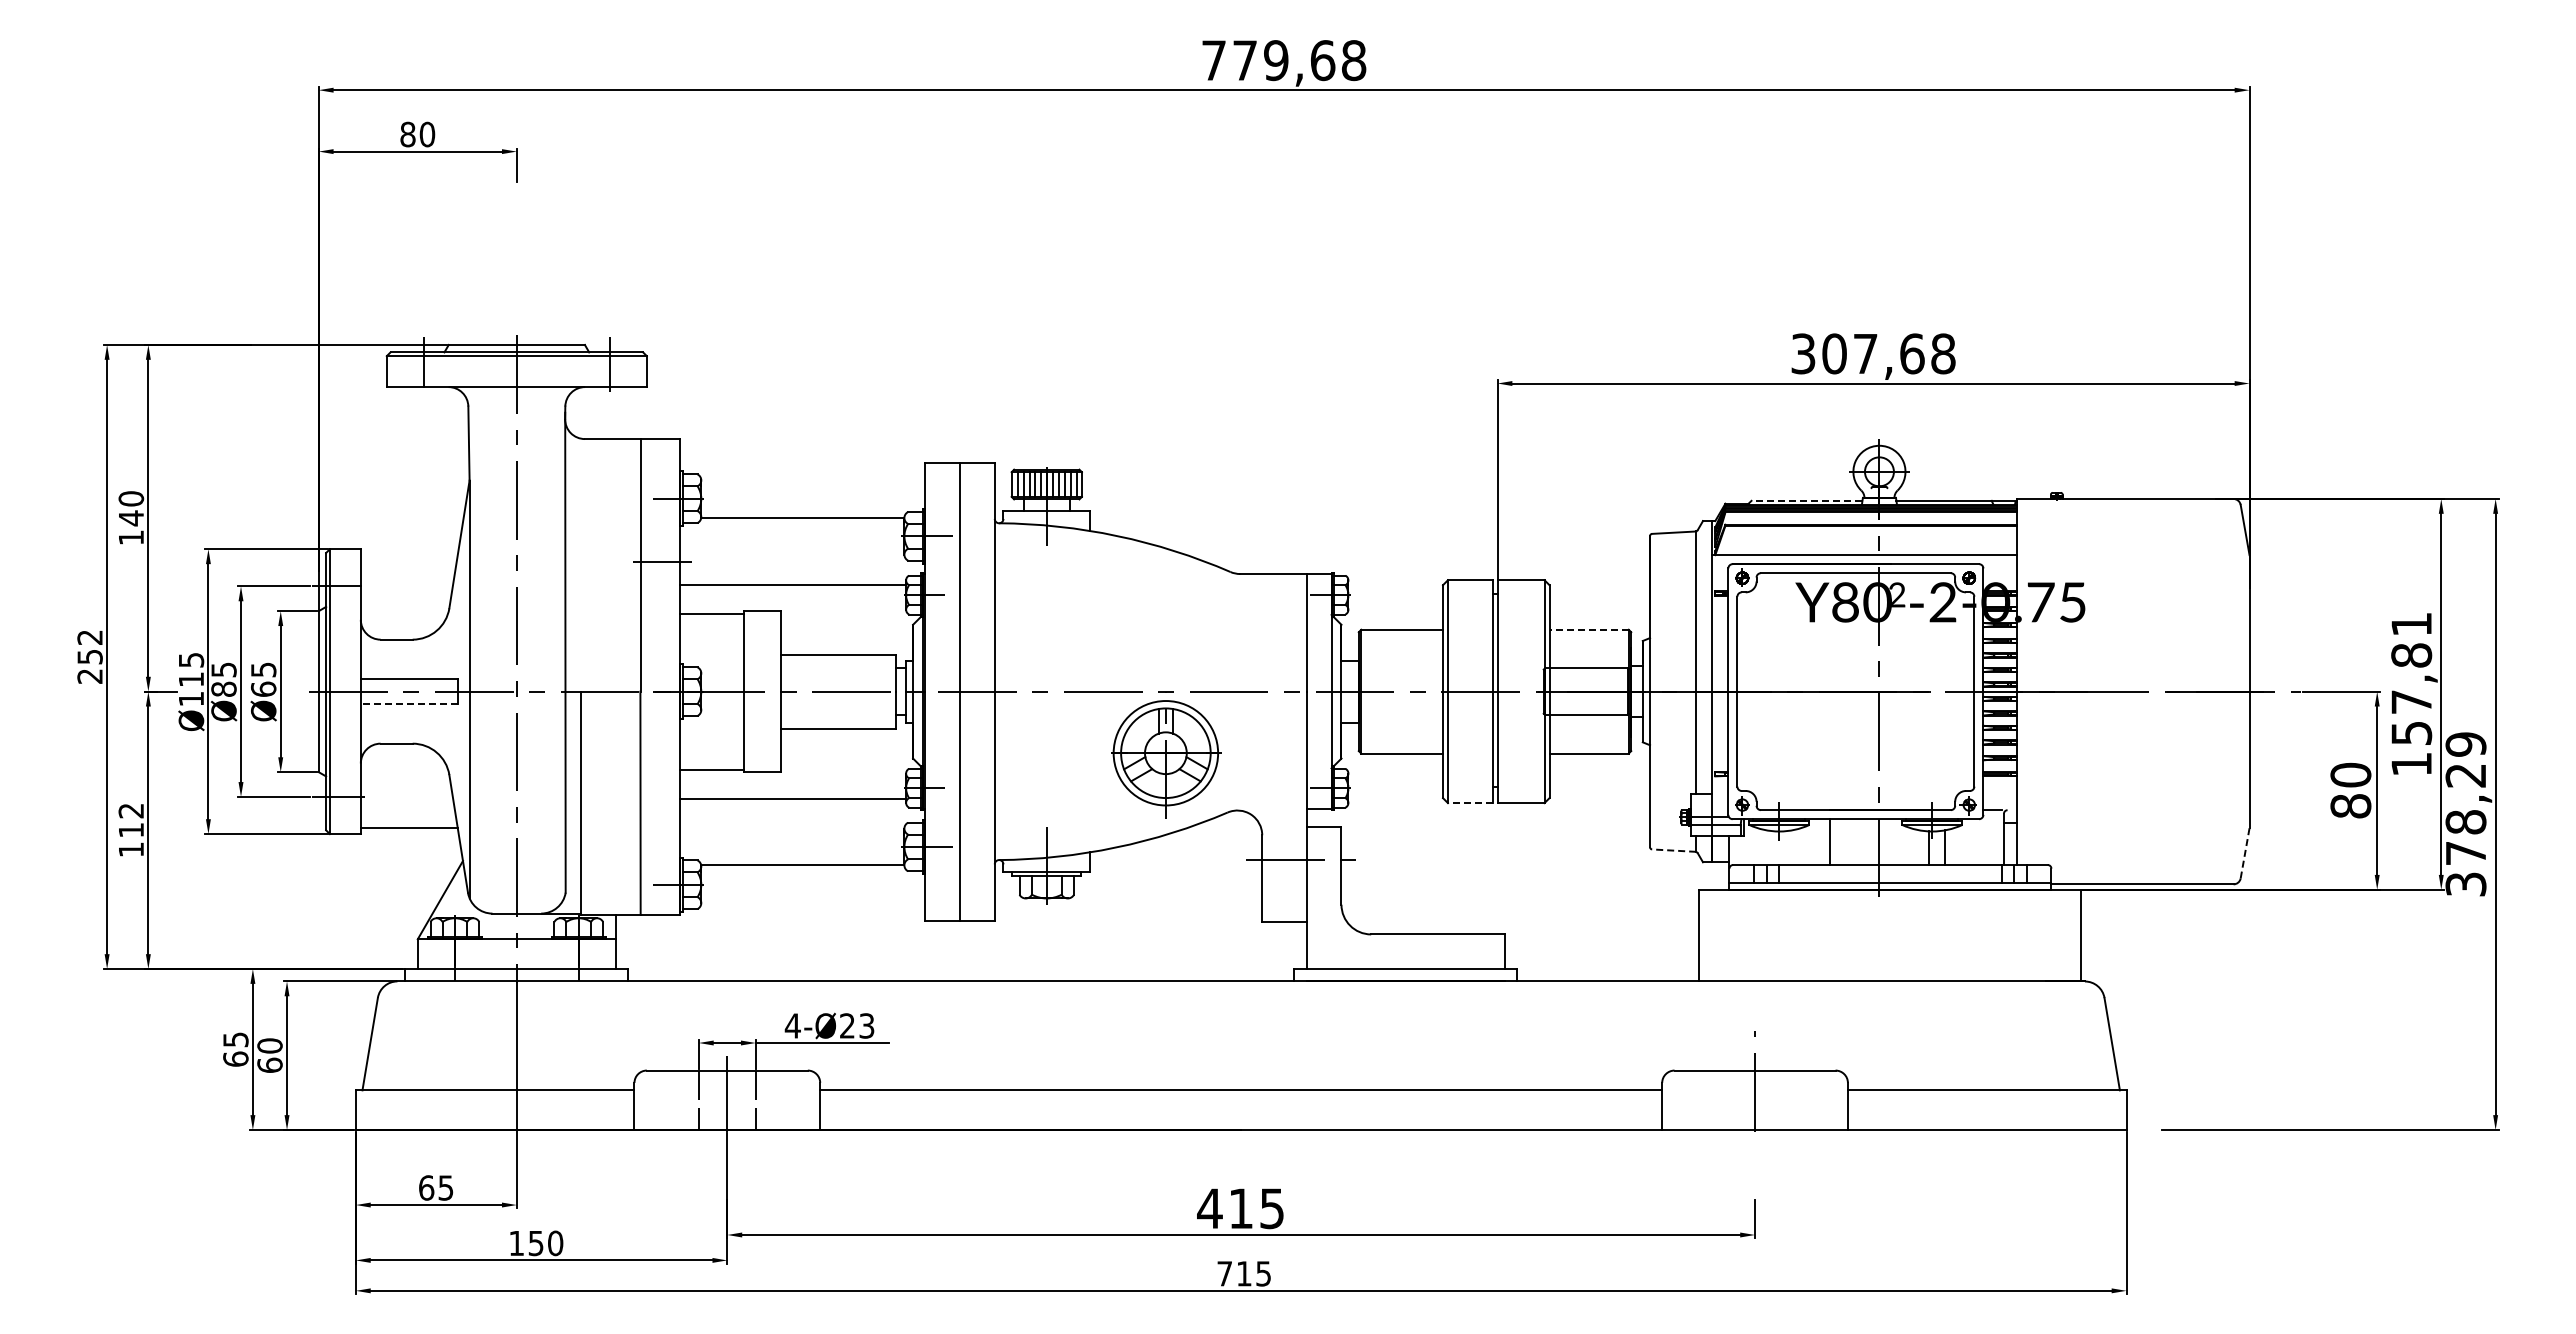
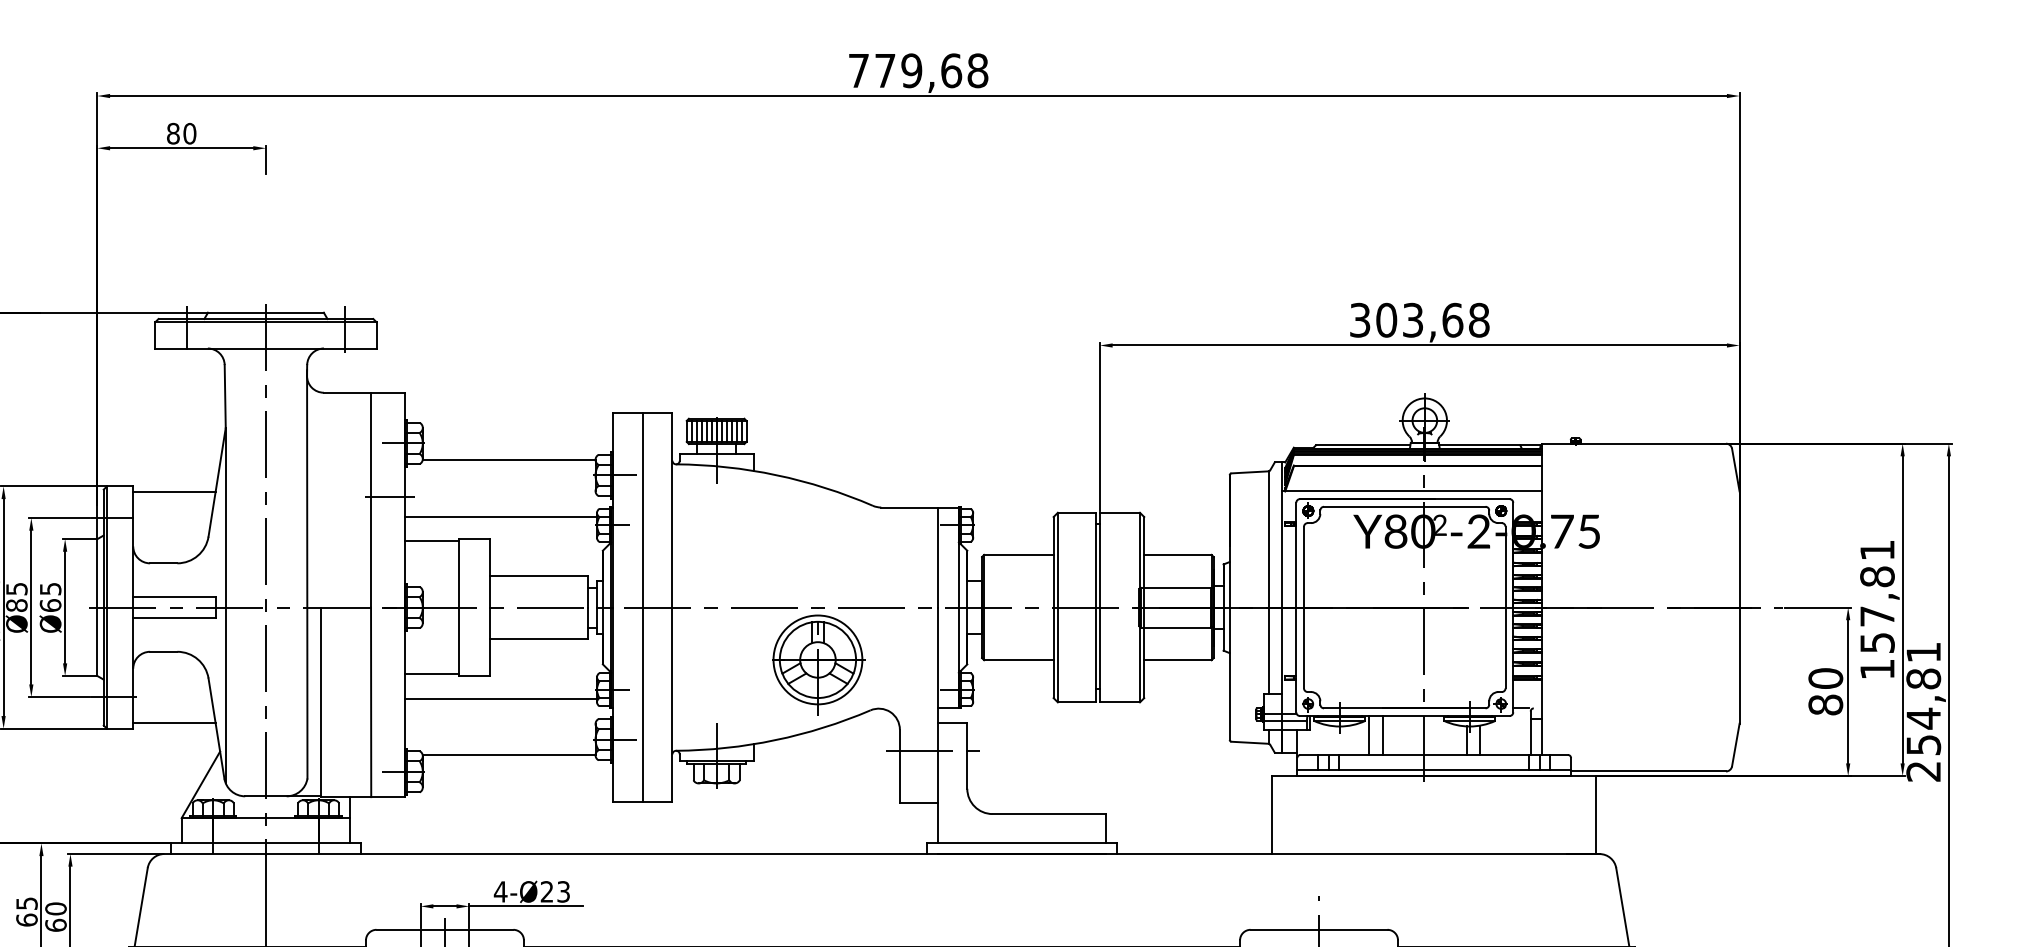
text: (1865, 353) -> (1412, 319), 307,68 -> 303,68
line: (1806, 500) -> (1362, 444), dashed -> solid
line: (408, 555) -> (173, 491), added
line: (1589, 629) -> (1178, 554), dashed -> solid
line: (408, 704) -> (173, 618), dashed -> solid
line: (1469, 803) -> (1076, 702), dashed -> solid
text: (2465, 814) -> (1923, 712), 378,29 -> 254,81
line: (1814, 842) -> (1369, 735), added
line: (1673, 850) -> (1249, 742), dashed -> solid
line: (2245, 853) -> (1736, 745), dashed -> solid

